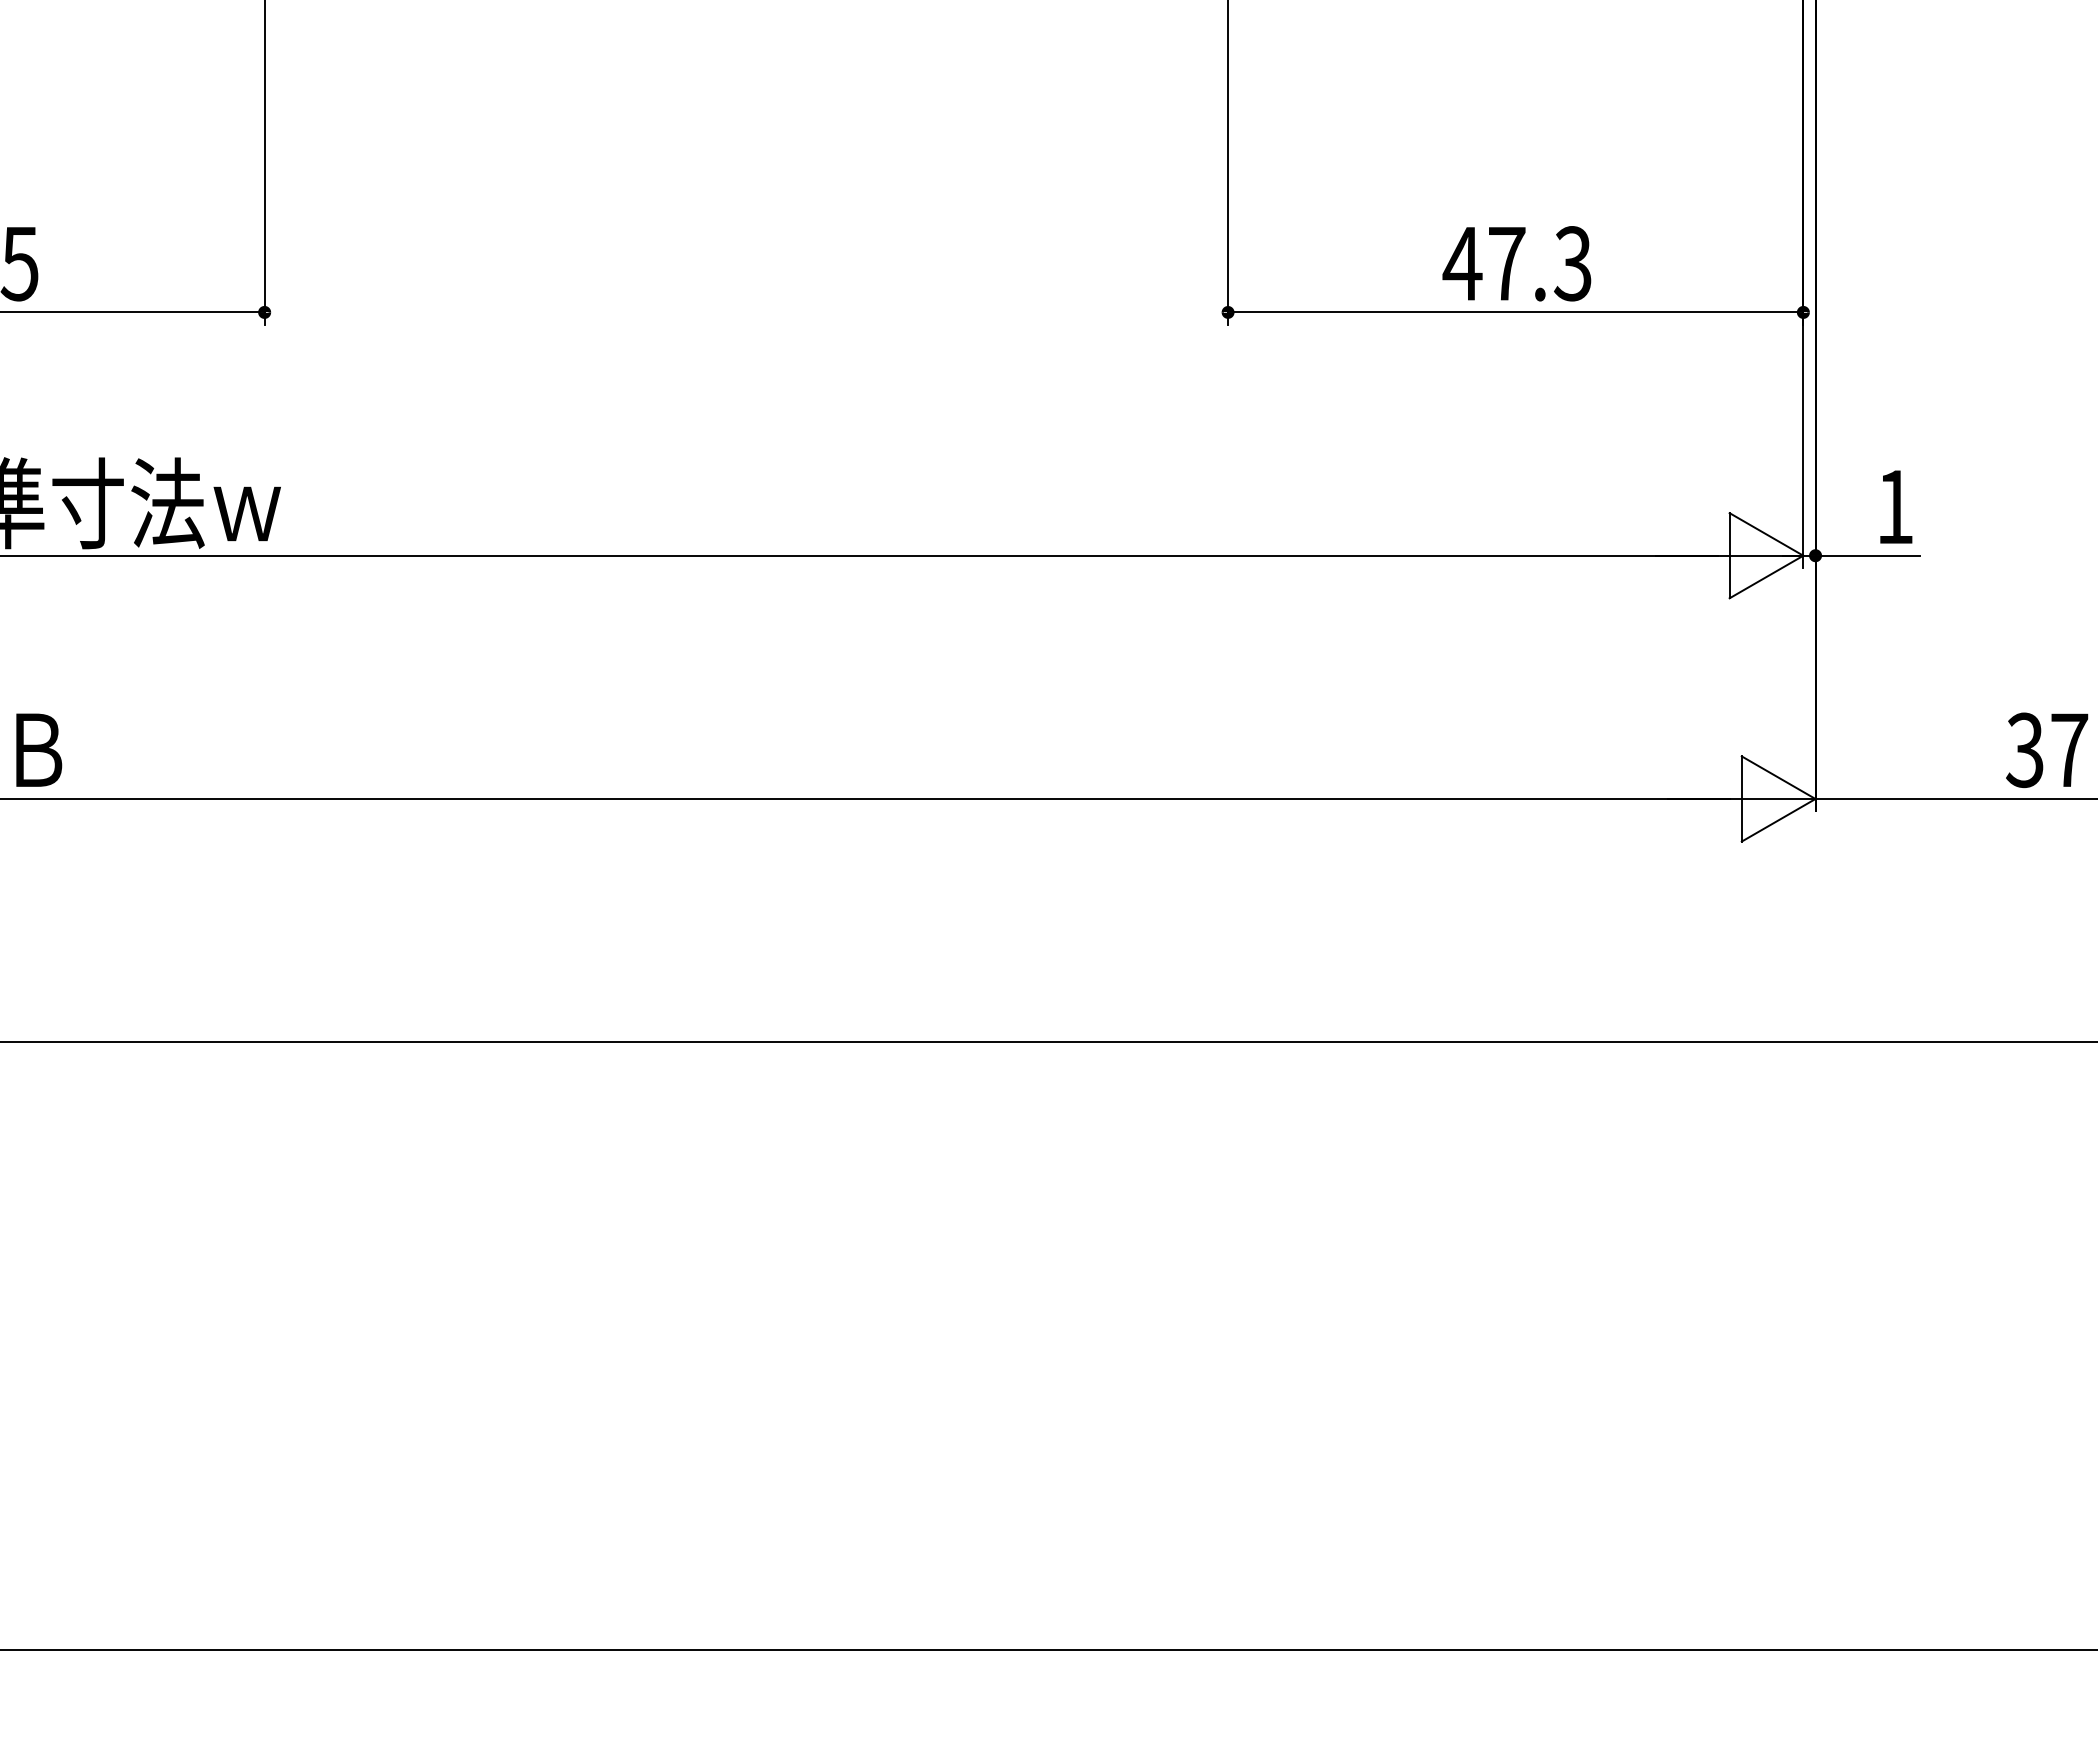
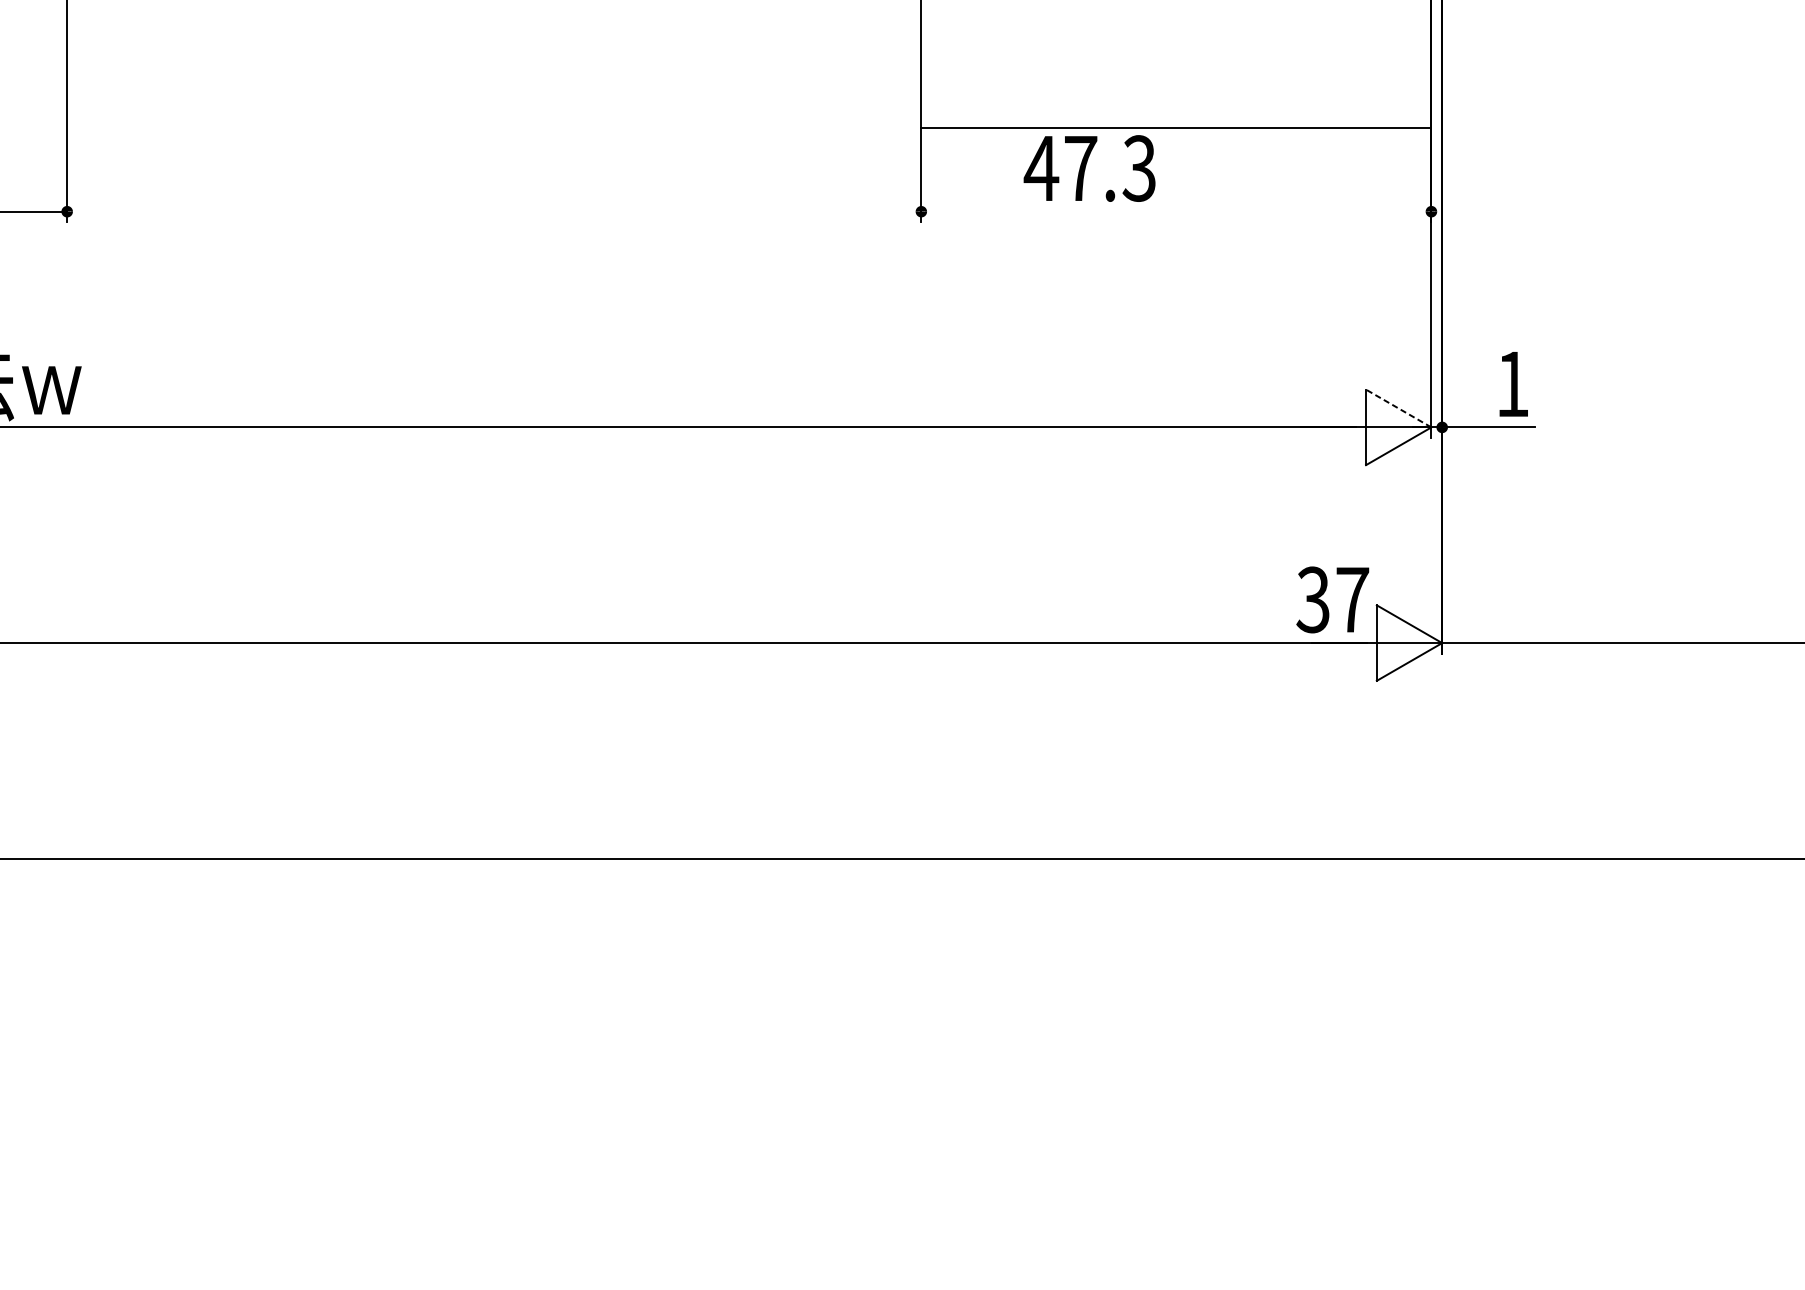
text: (1516, 263) -> (1089, 168), moved
line: (1515, 312) -> (1176, 128), moved
line: (1766, 534) -> (1398, 408), solid -> dashed
text: (2047, 749) -> (1333, 599), moved

